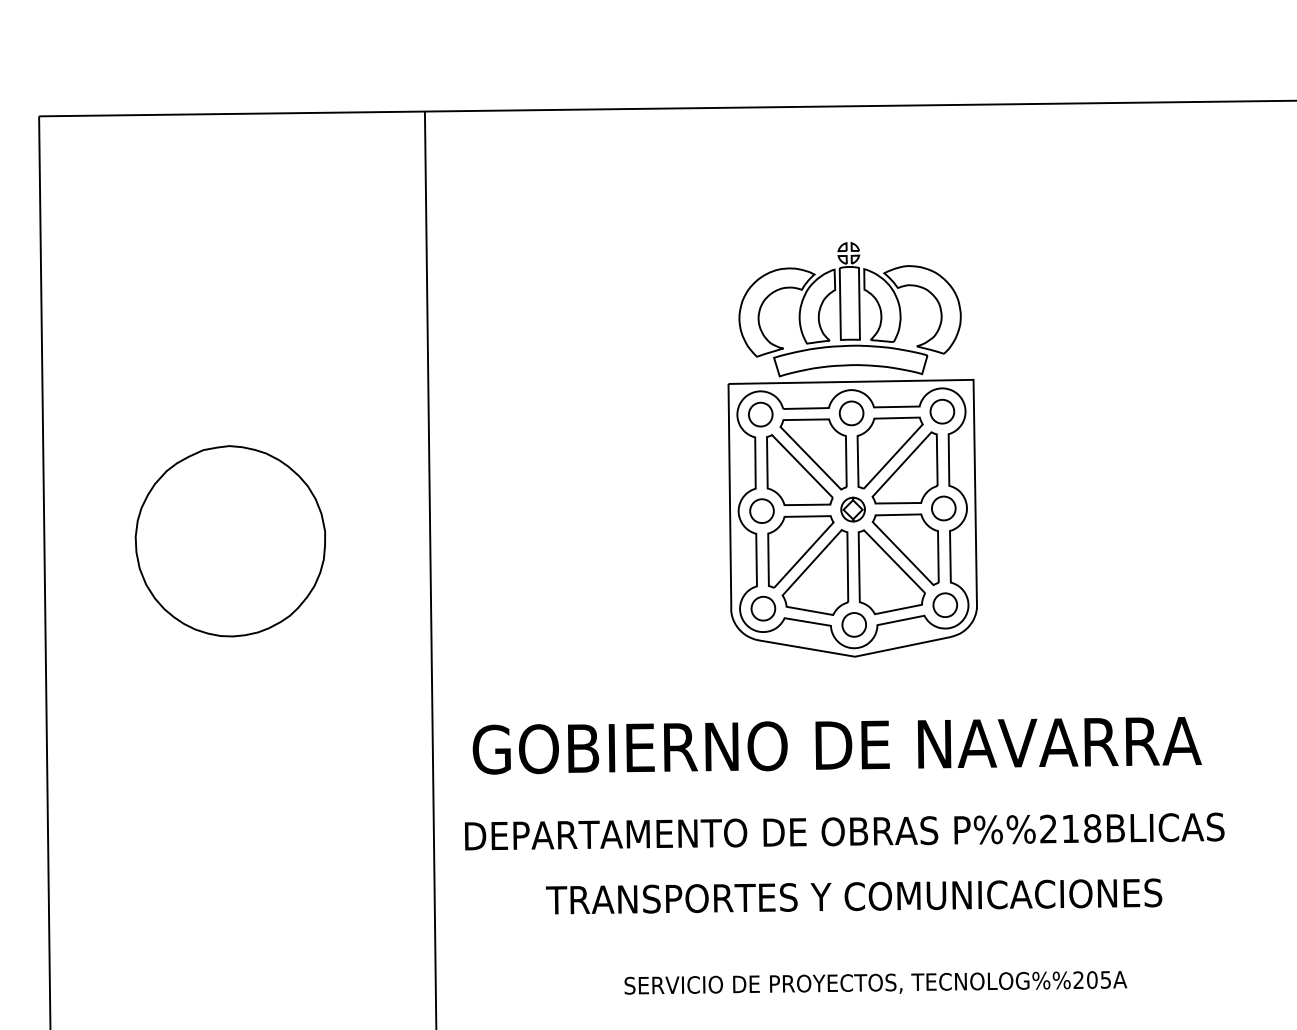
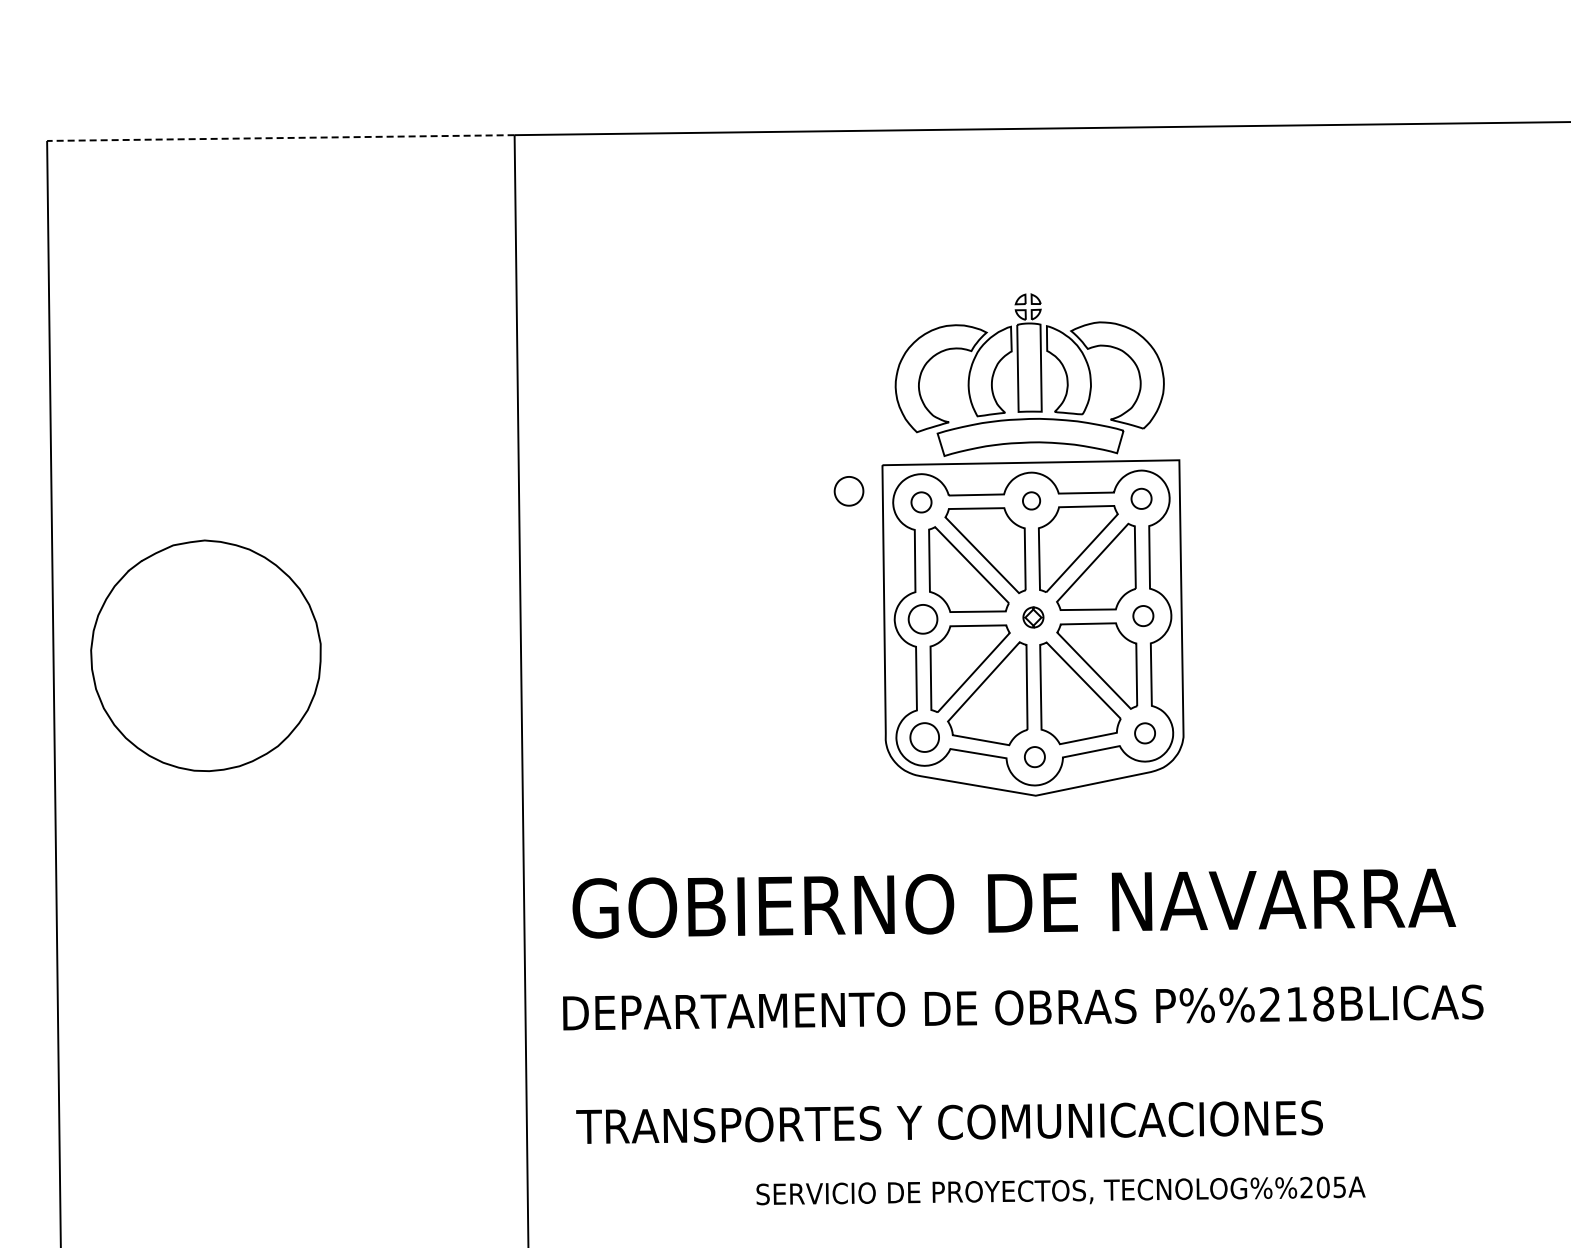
line: (231, 114) -> (280, 138), solid -> dashed
part: (700, 405) -> (848, 491), added
part: (942, 411) -> (1141, 498), size x0.7
part: (851, 413) -> (1031, 500), size x0.6
part: (760, 414) -> (921, 502), size x0.7
part: (943, 507) -> (1143, 615), size x0.7
part: (853, 509) -> (1033, 617), size x0.7
part: (230, 540) -> (205, 655), moved
part: (944, 605) -> (1144, 733), size x0.7
part: (853, 624) -> (1034, 756), size x0.7
text: (853, 895) -> (949, 1121), moved

